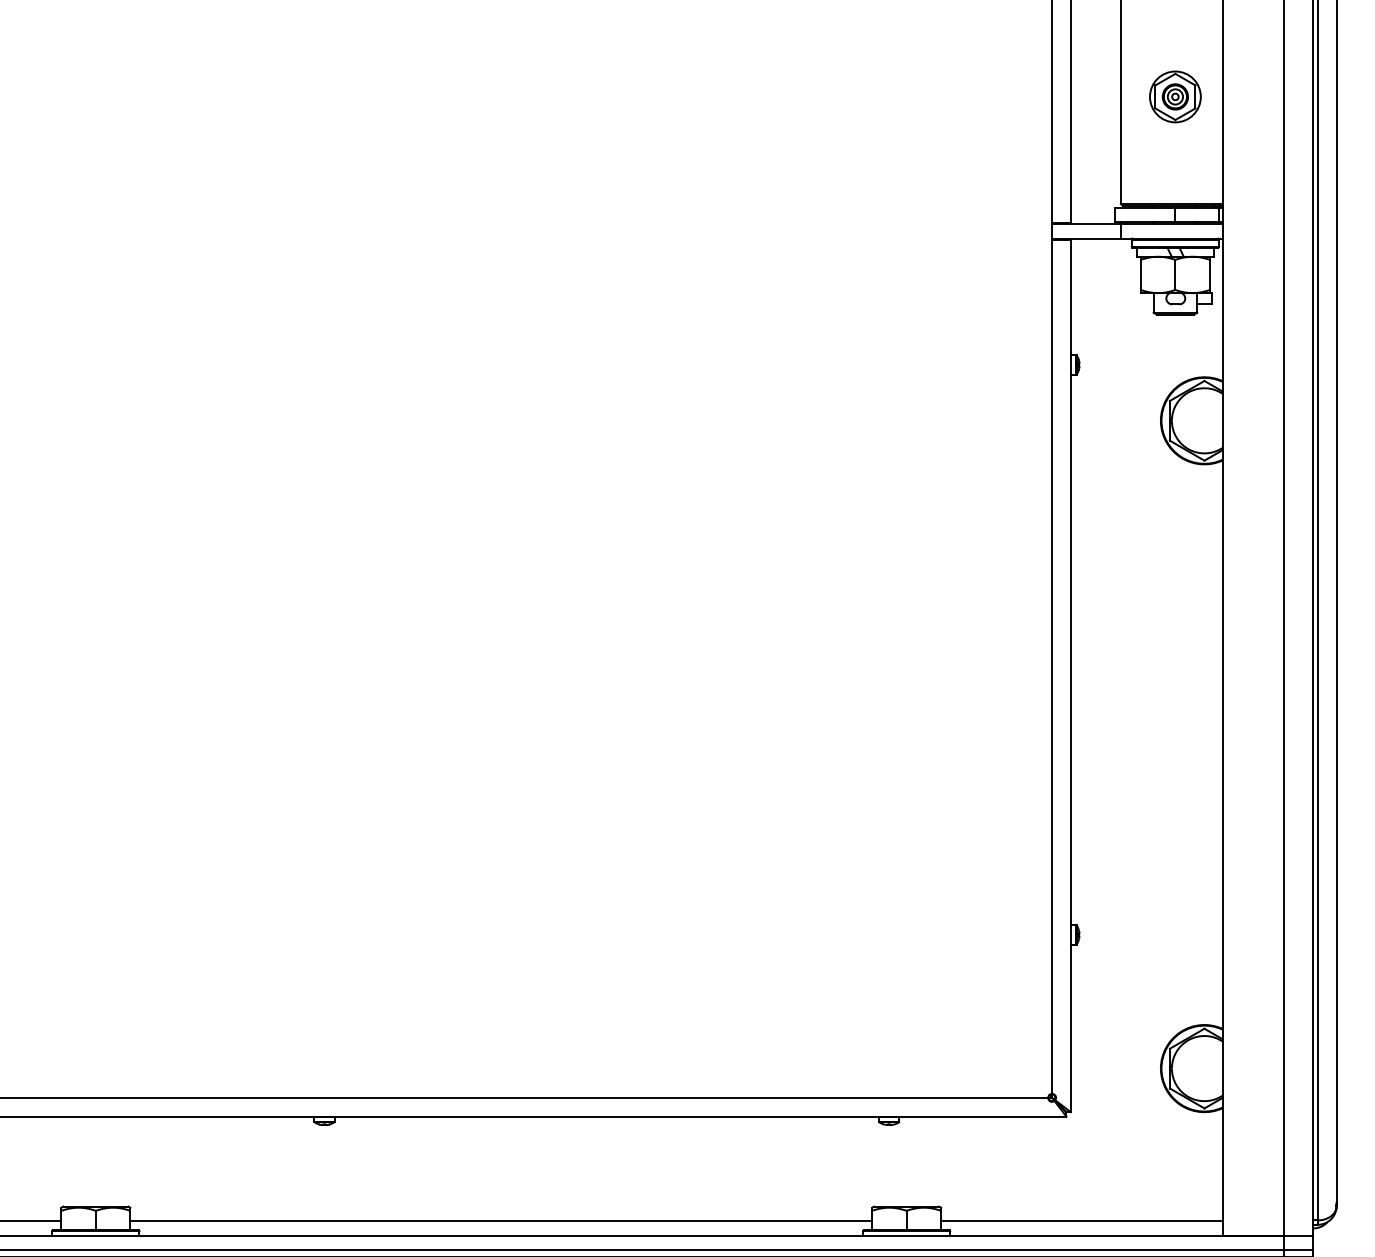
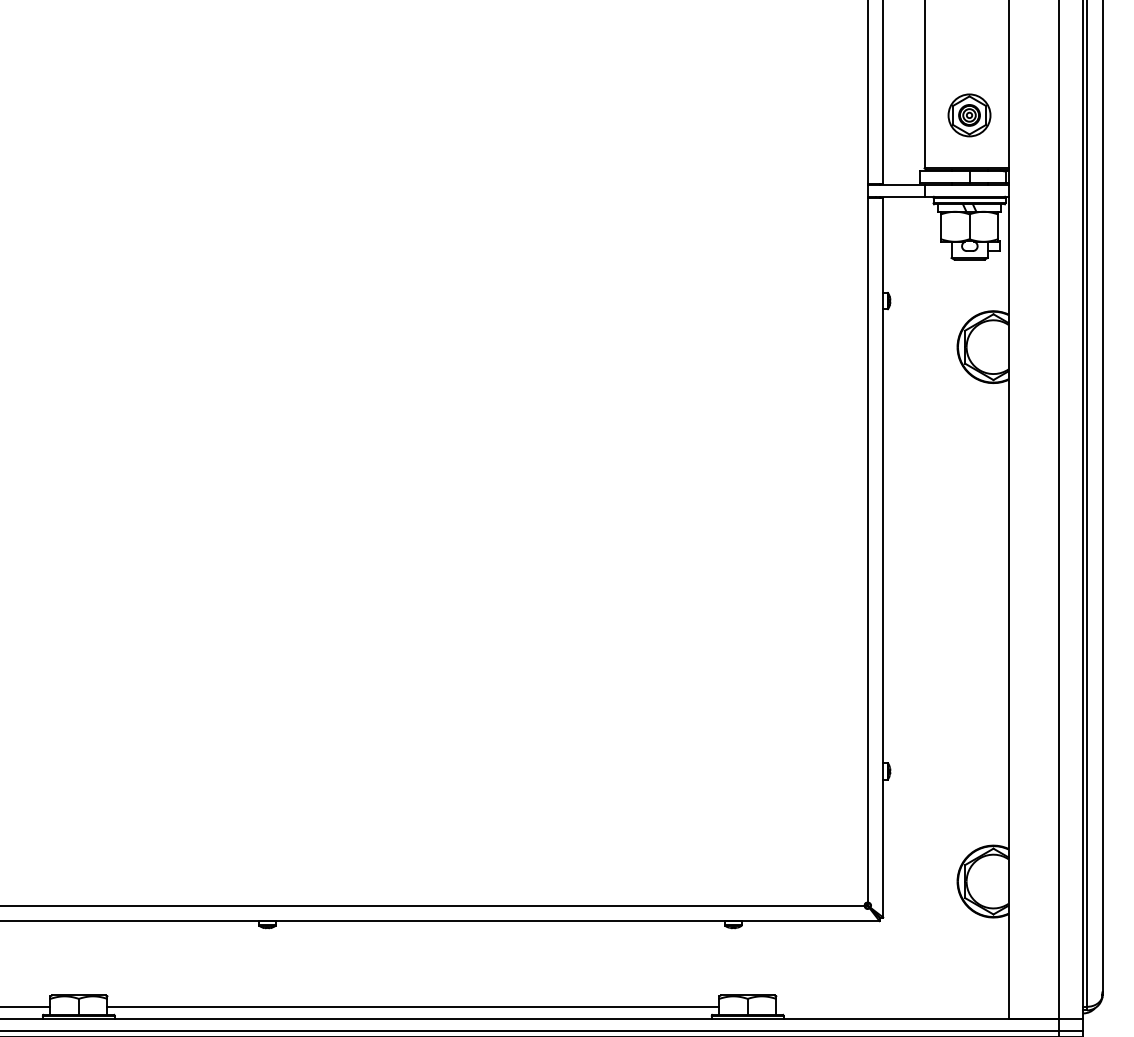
part: (1175, 96) -> (969, 115), moved
line: (1081, 1221) -> (892, 1007), removed

